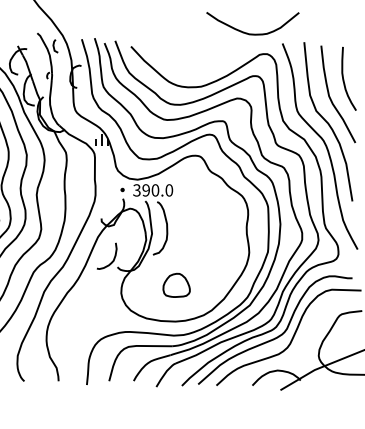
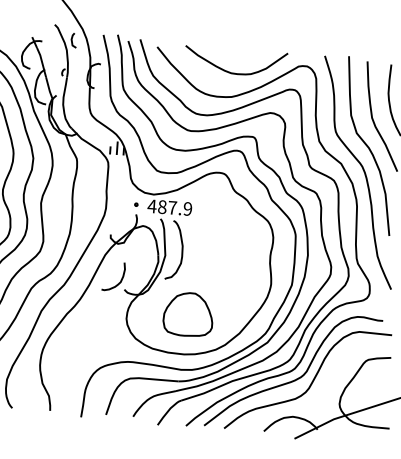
curve: (252, 33) -> (234, 72), moved
text: (152, 190) -> (169, 207), 390.0 -> 487.9
part: (176, 285) -> (188, 314), size x1.67

